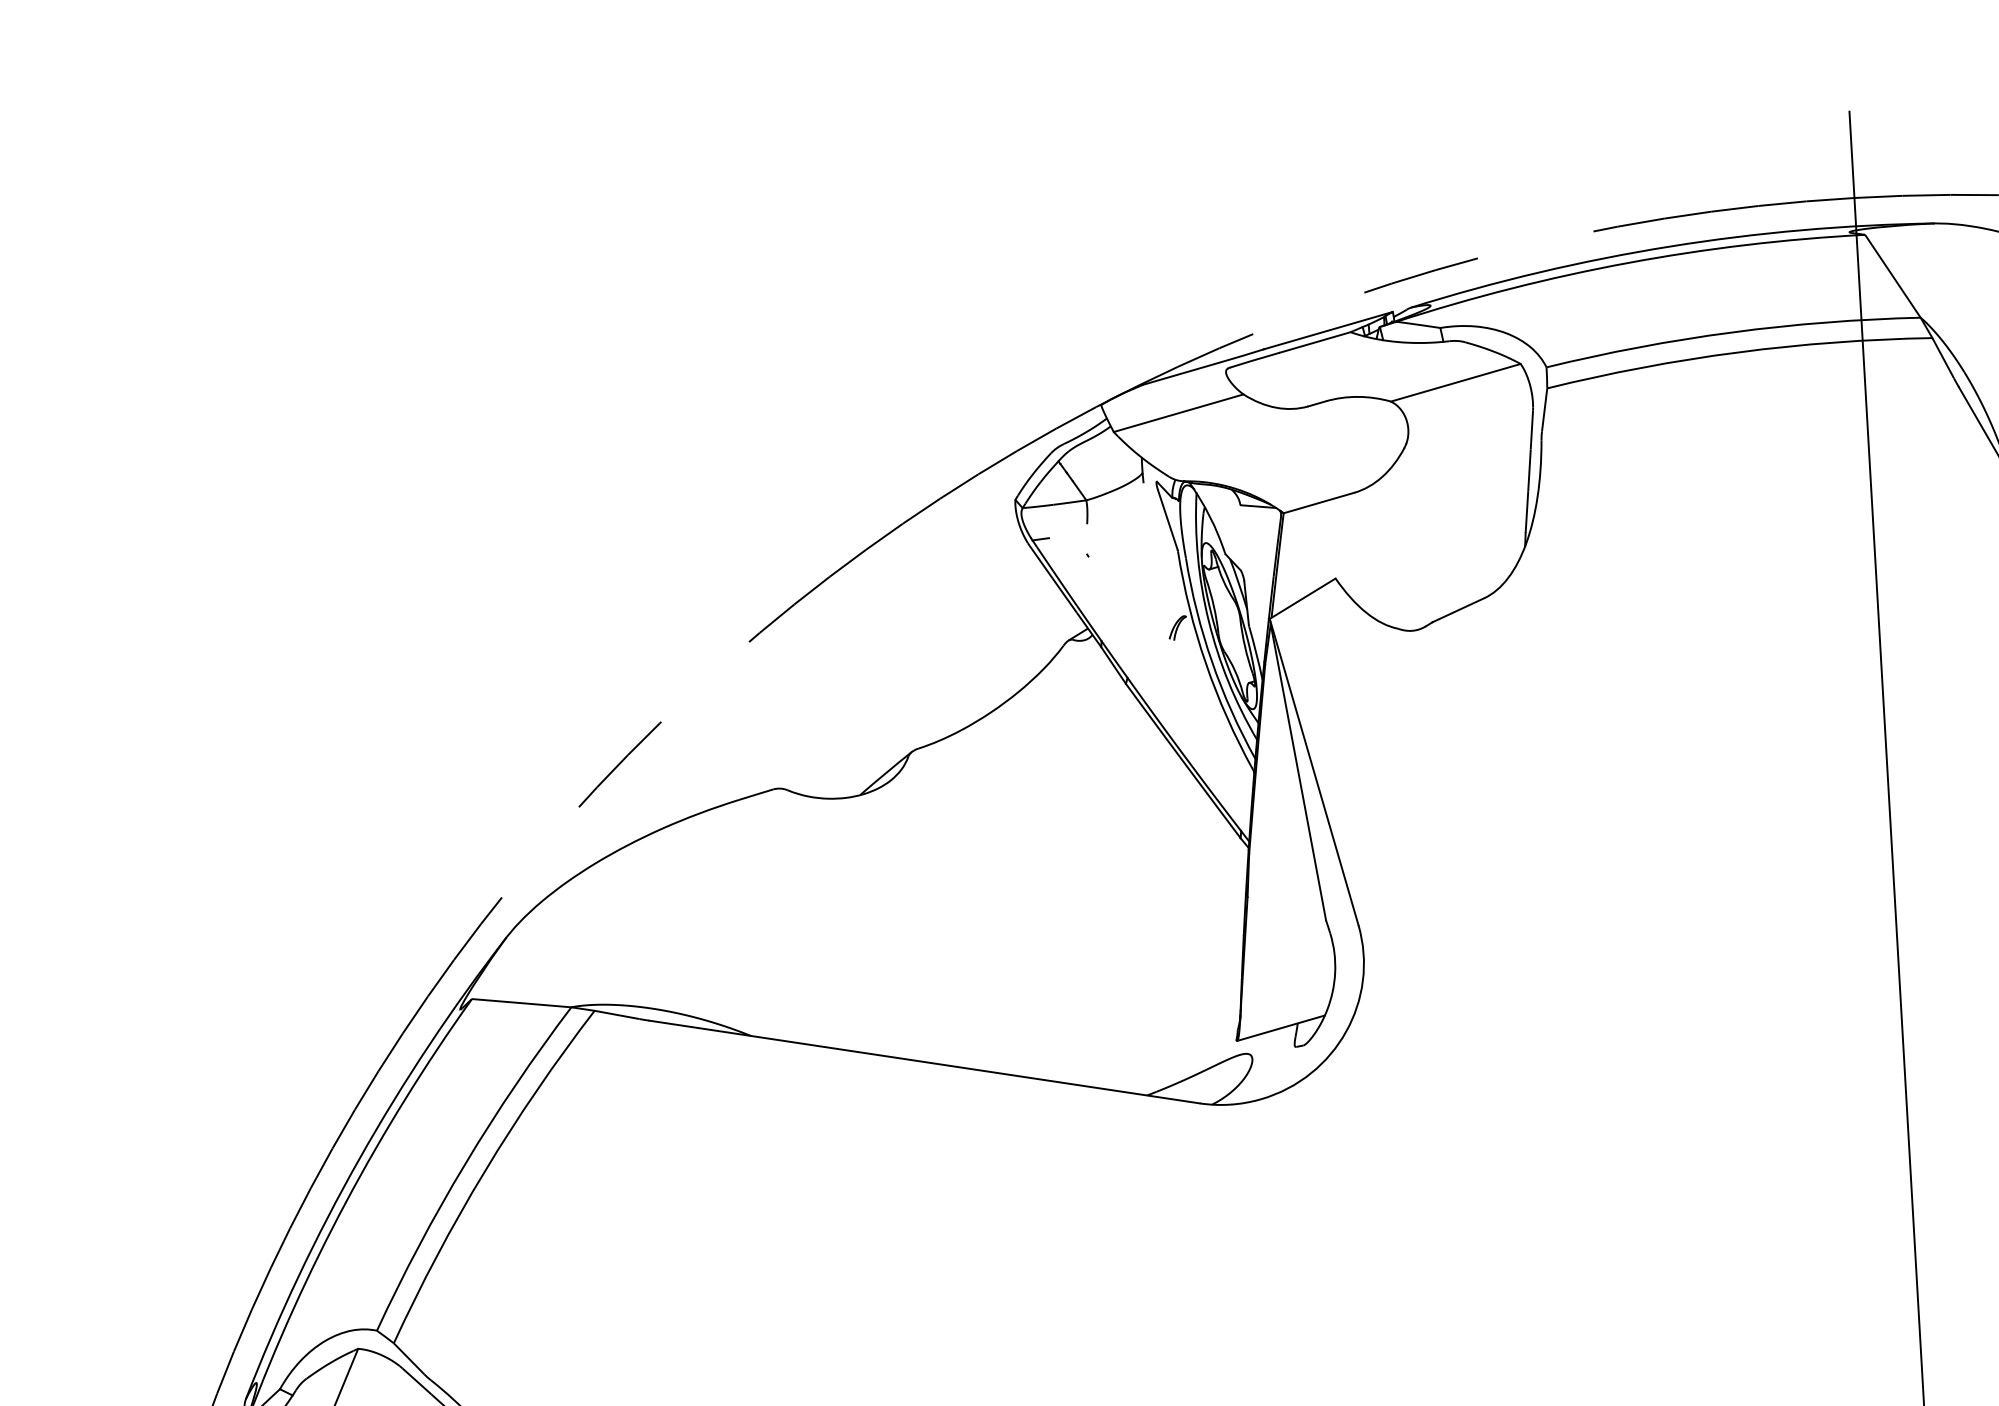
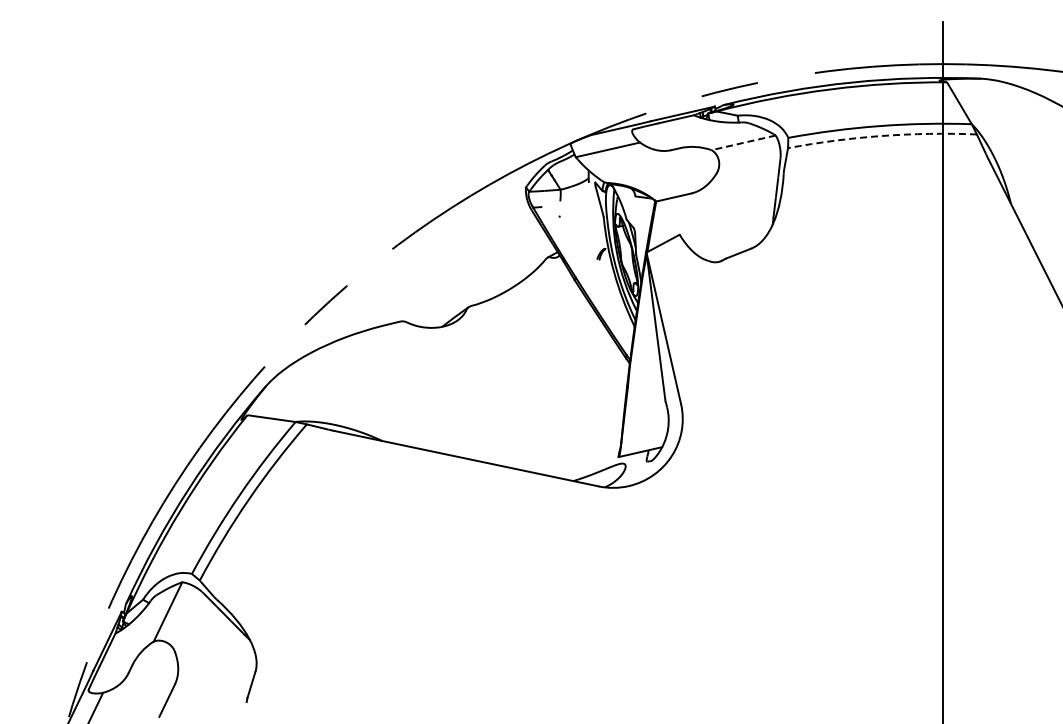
arc: (1739, 351) -> (882, 135), solid -> dashed
line: (1455, 382) -> (743, 142), solid -> dashed

